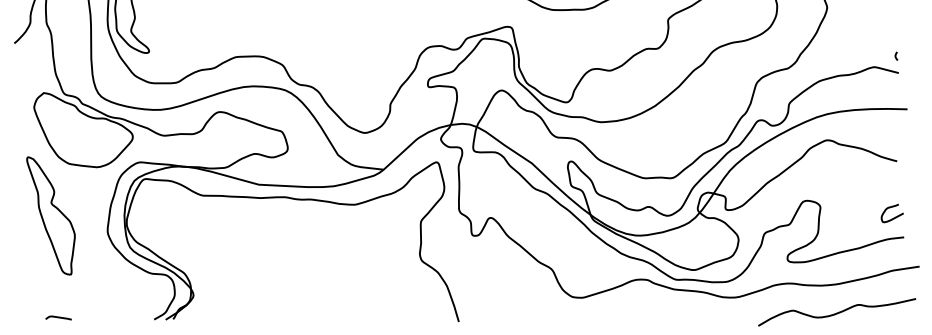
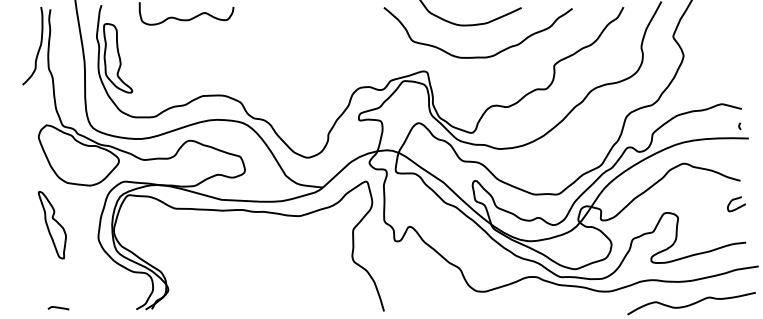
curve: (895, 56) -> (739, 126), moved
part: (51, 215) -> (52, 224), size x0.7
curve: (894, 216) -> (738, 206), moved

